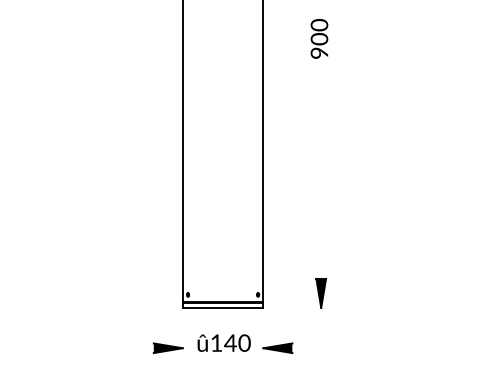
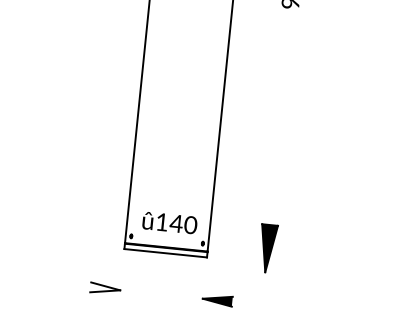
part: (320, 293) -> (266, 248), size x1.6
text: (223, 342) -> (169, 222), moved
fill: (167, 348) -> (104, 289), removed

